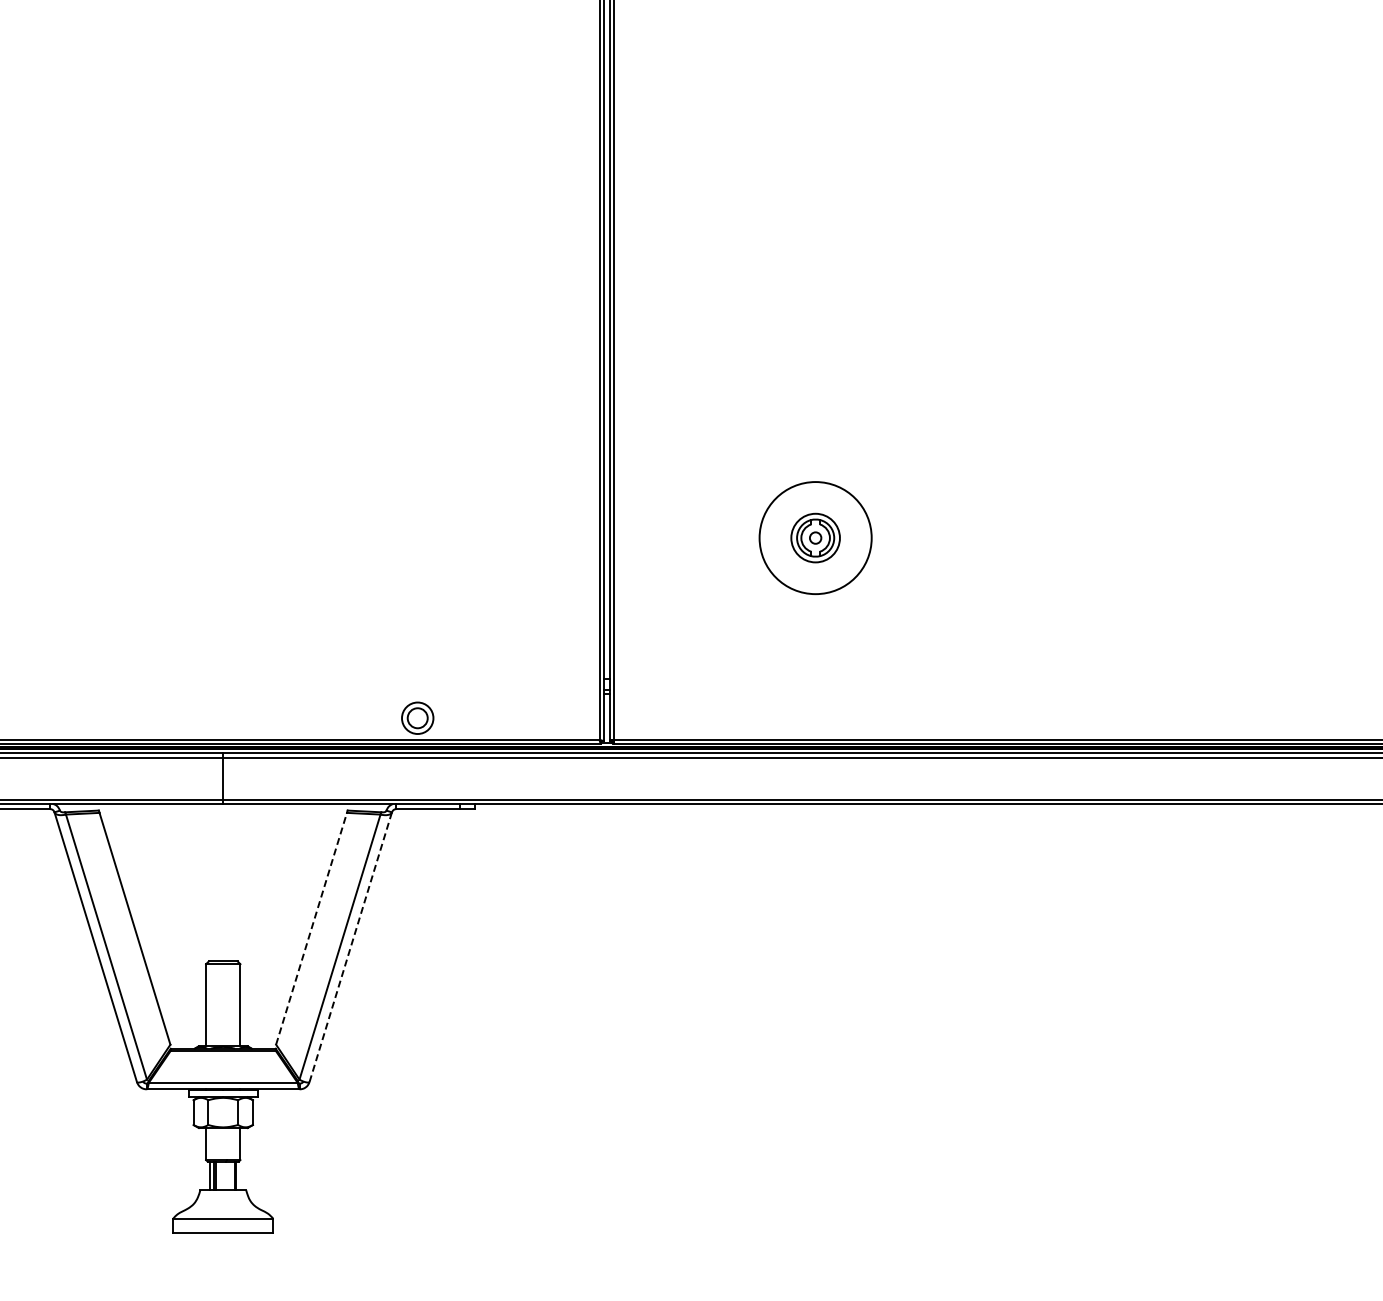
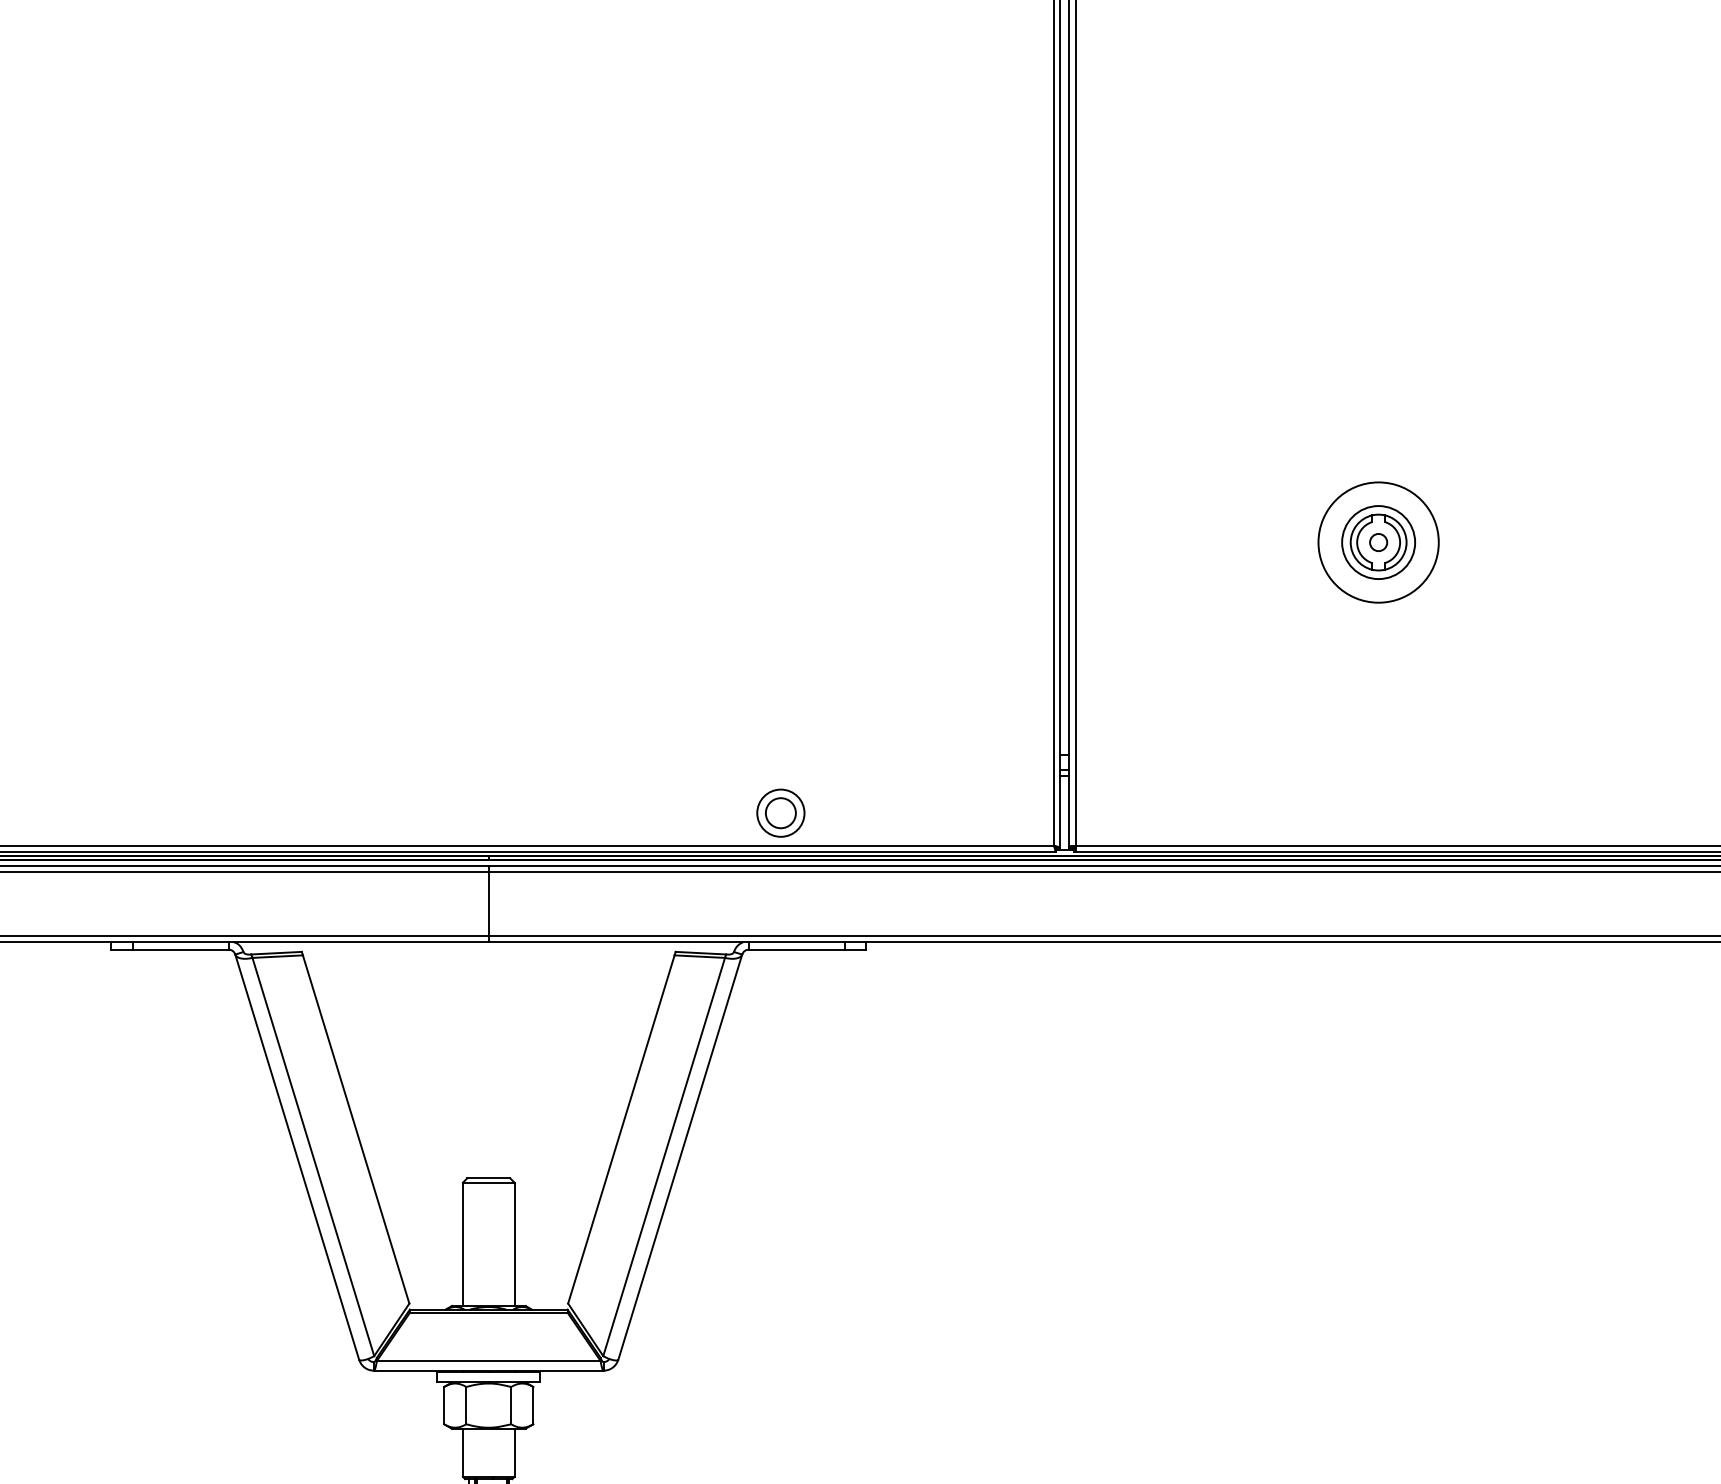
circle: (815, 538) -> (1378, 543), size x0.71
line: (311, 928) -> (621, 1129), dashed -> solid
line: (350, 946) -> (679, 1156), dashed -> solid

